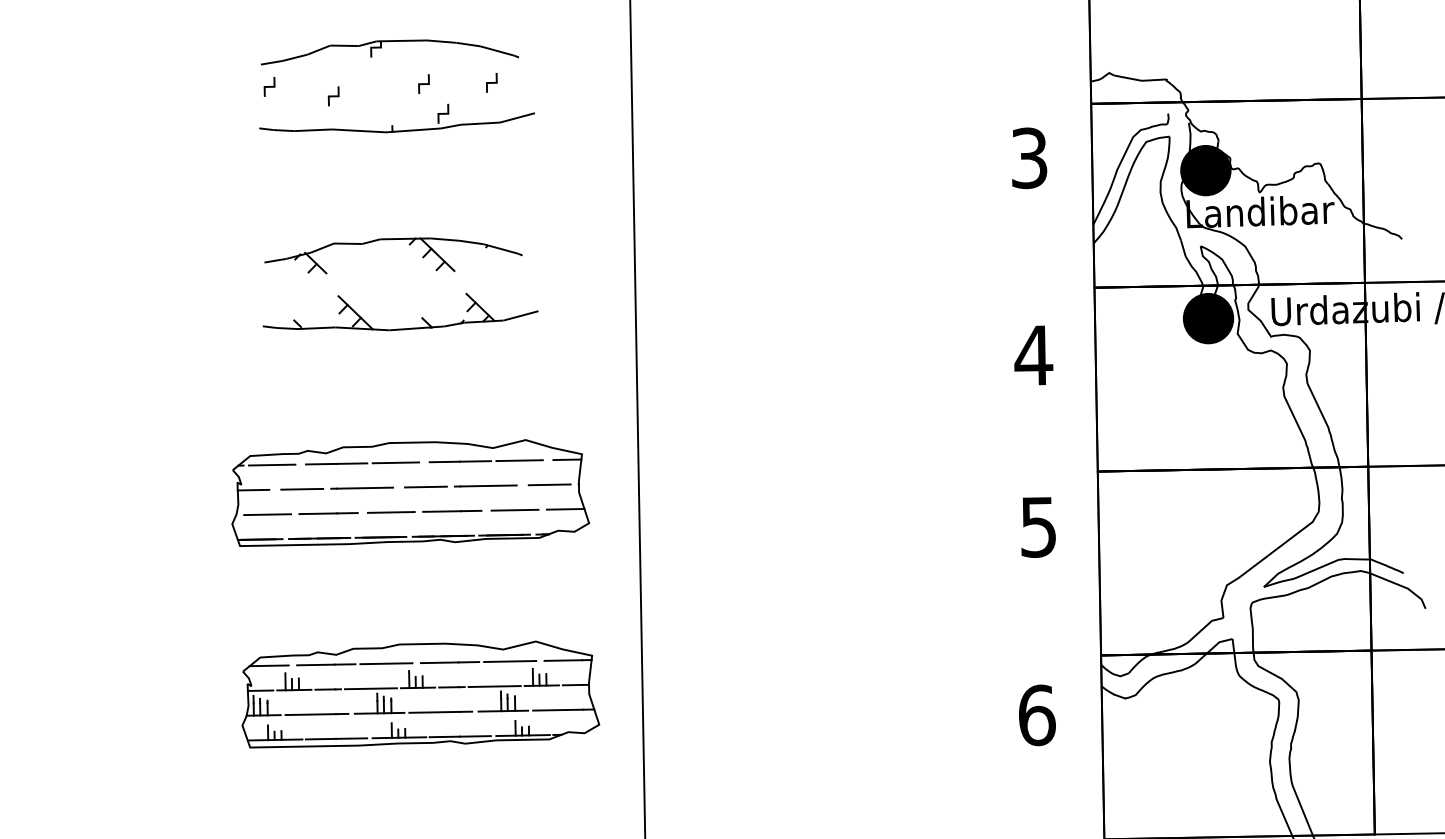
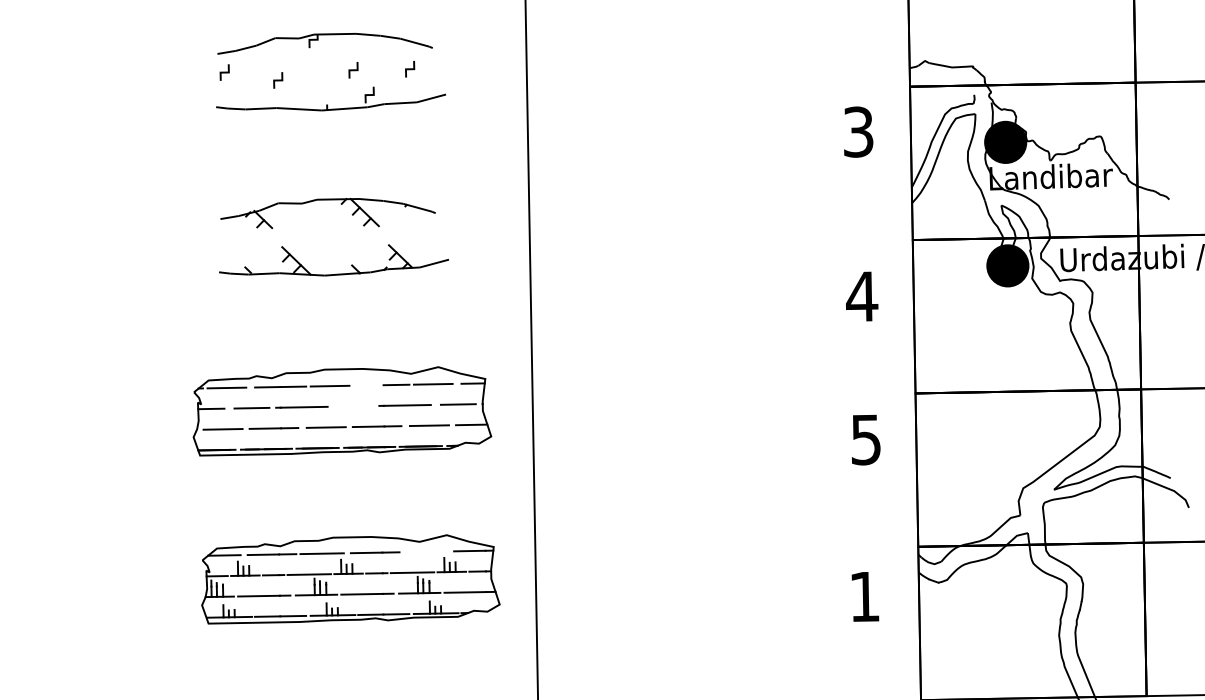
line: (444, 461) -> (370, 385), removed
line: (425, 486) -> (354, 405), removed
line: (510, 661) -> (425, 551), removed
text: (1037, 715) -> (865, 596), 6 -> 1

